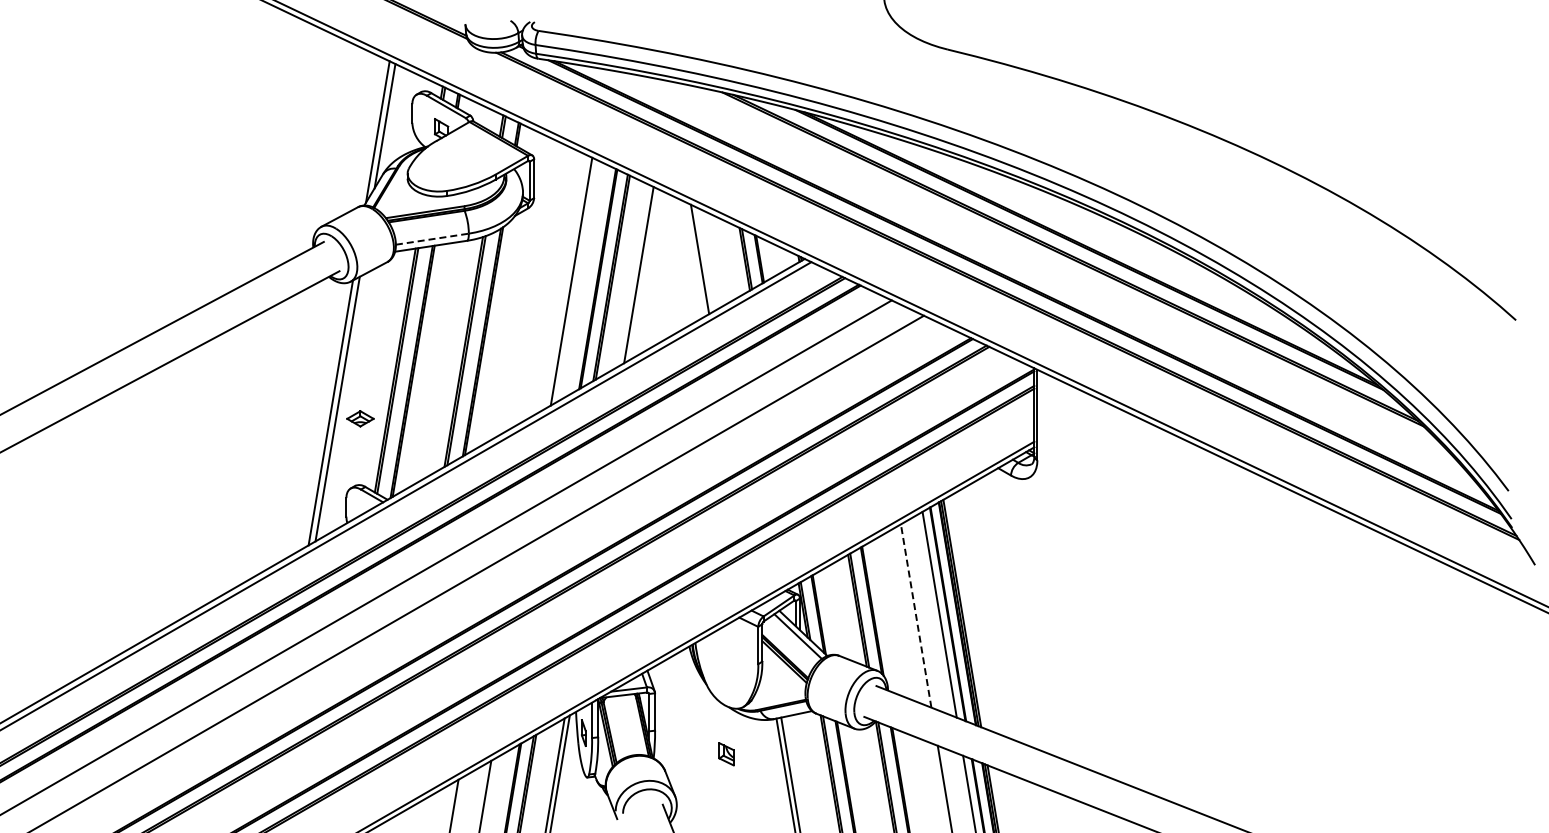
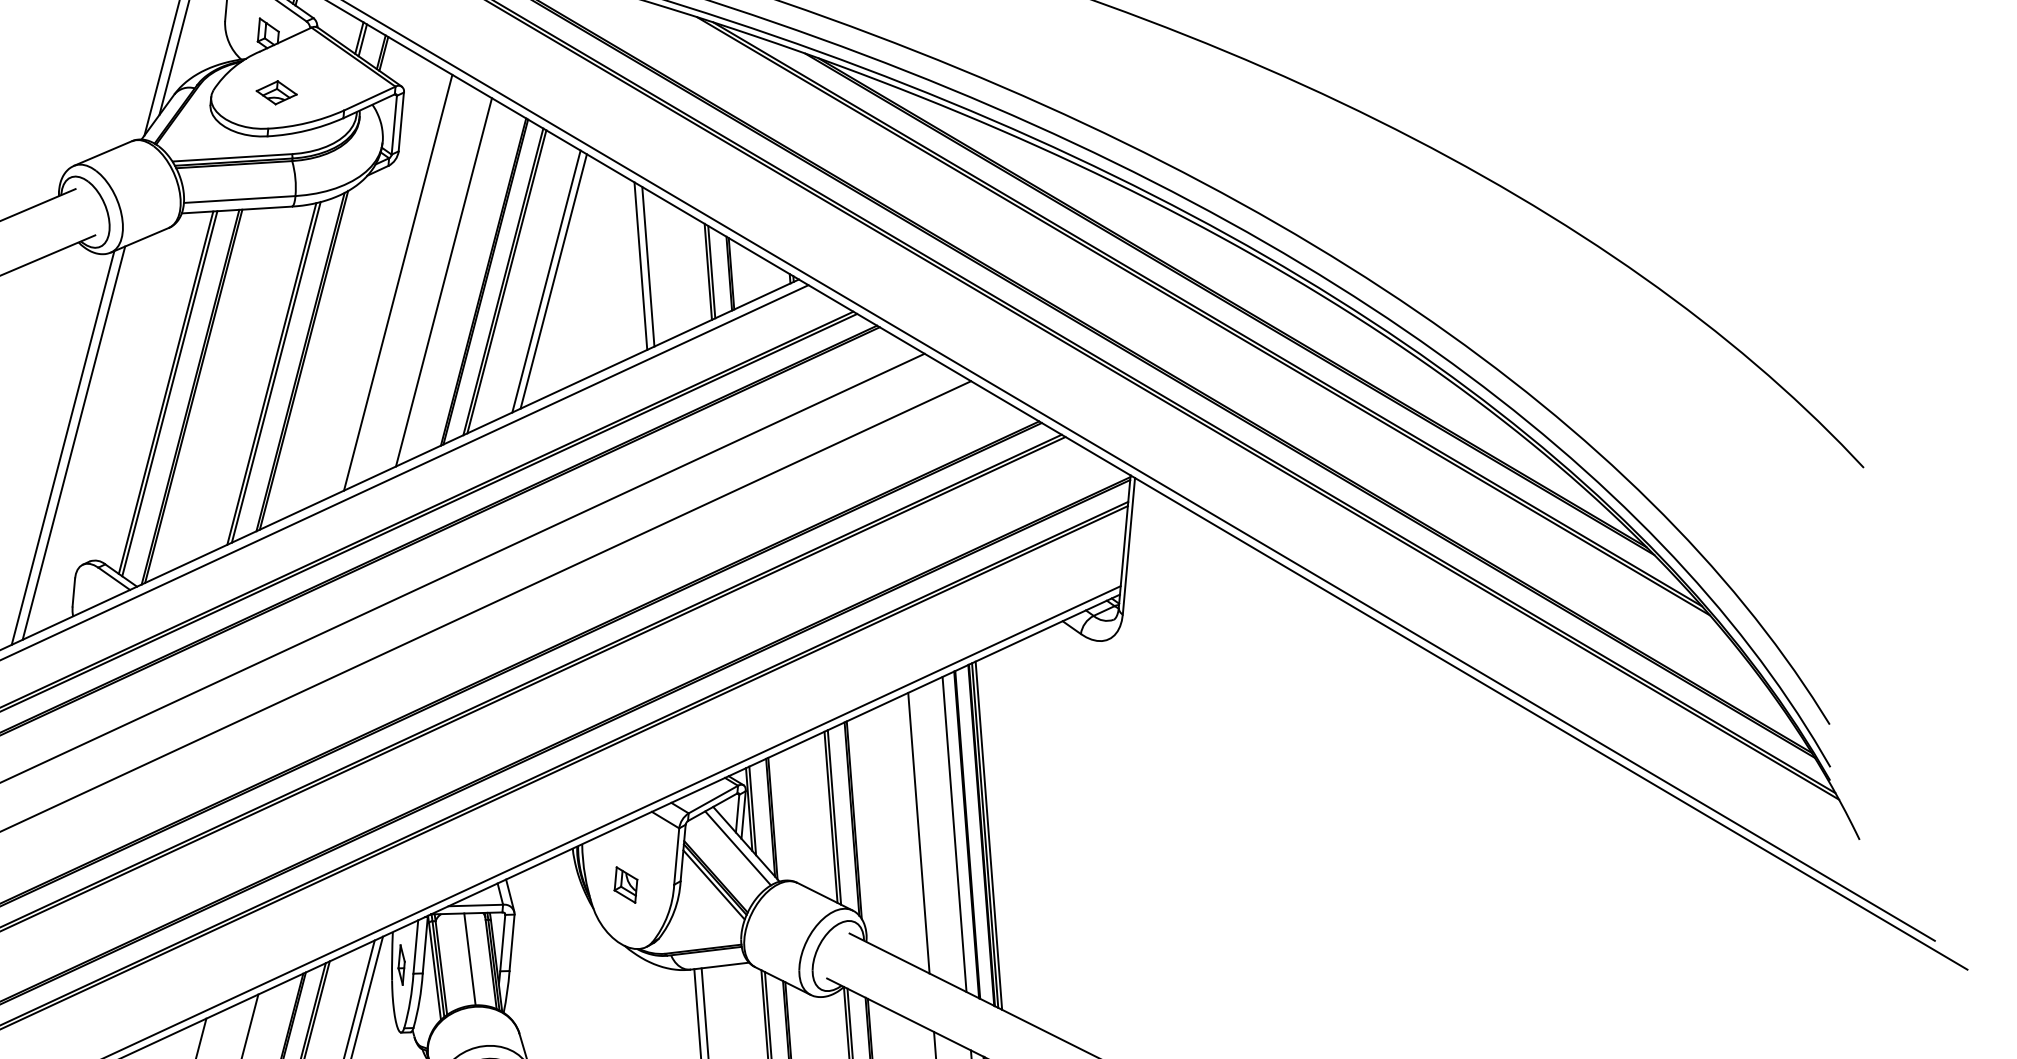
line: (432, 239) -> (239, 199), dashed -> solid
line: (704, 259) -> (647, 266), added
line: (643, 274) -> (553, 281), added
line: (541, 284) -> (398, 282), added
part: (360, 418) -> (276, 92), moved
line: (916, 616) -> (919, 833), dashed -> solid
line: (627, 725) -> (468, 959), added
part: (726, 754) -> (625, 885), moved

